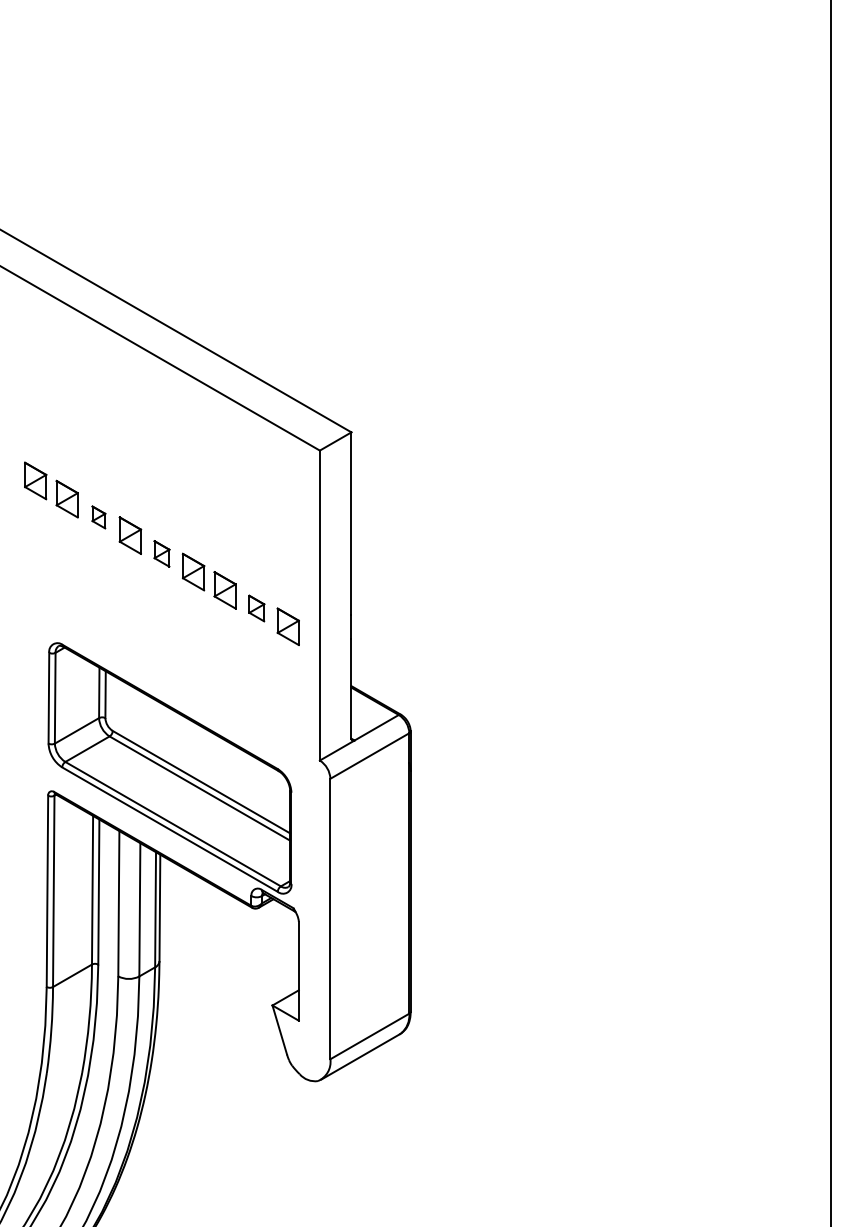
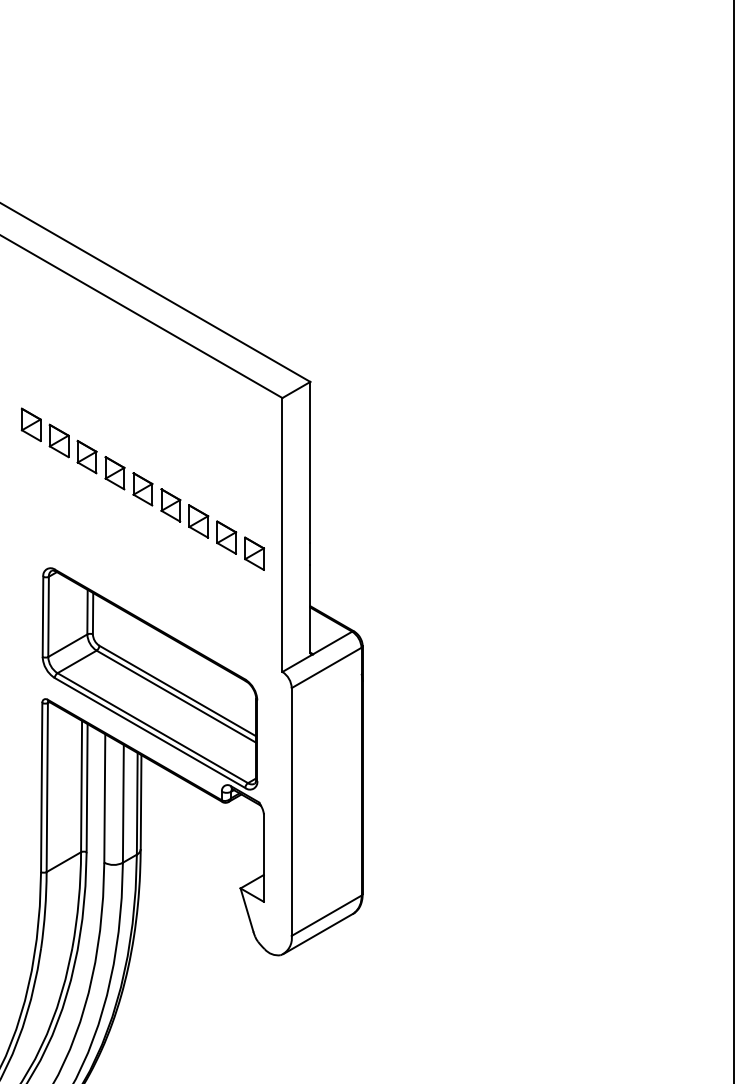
part: (98, 517) -> (86, 457), size x1.67
part: (161, 553) -> (142, 488), size x1.43
part: (256, 608) -> (226, 537), size x1.43

